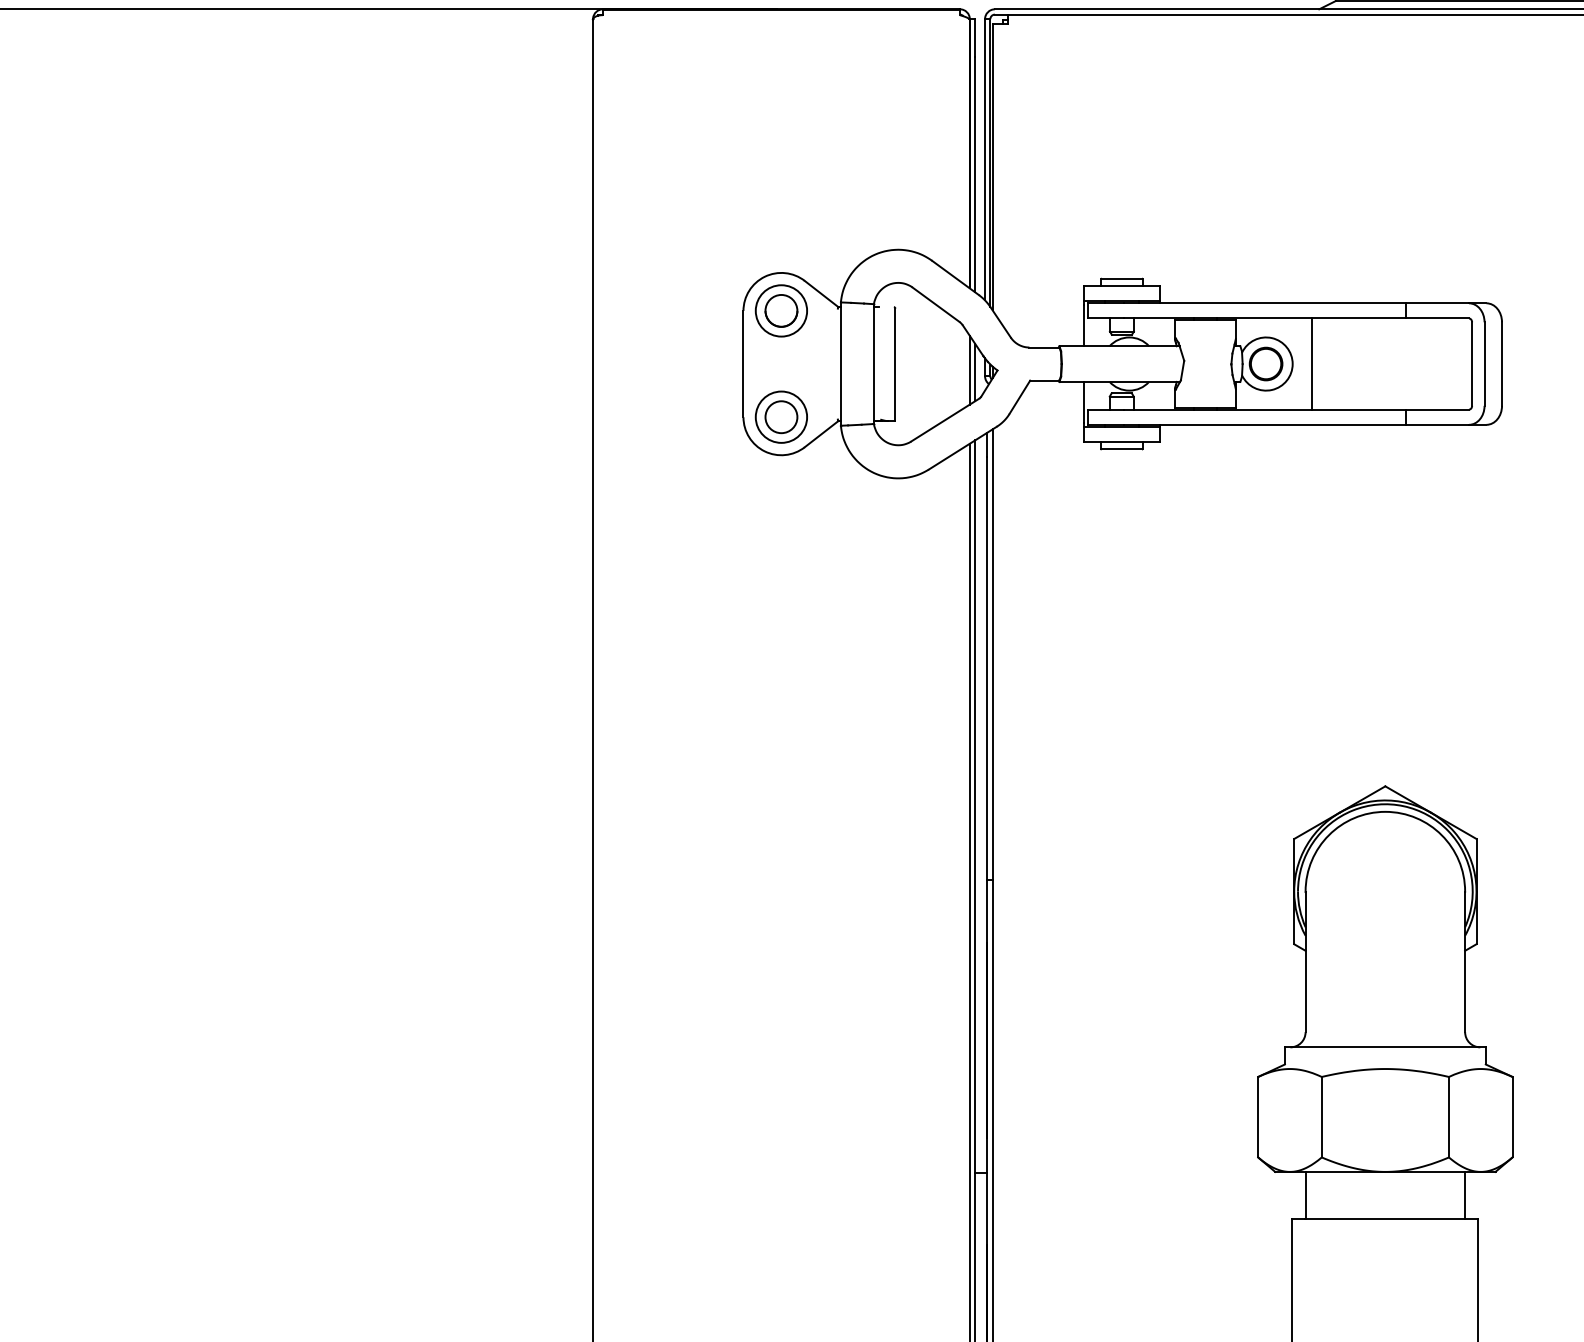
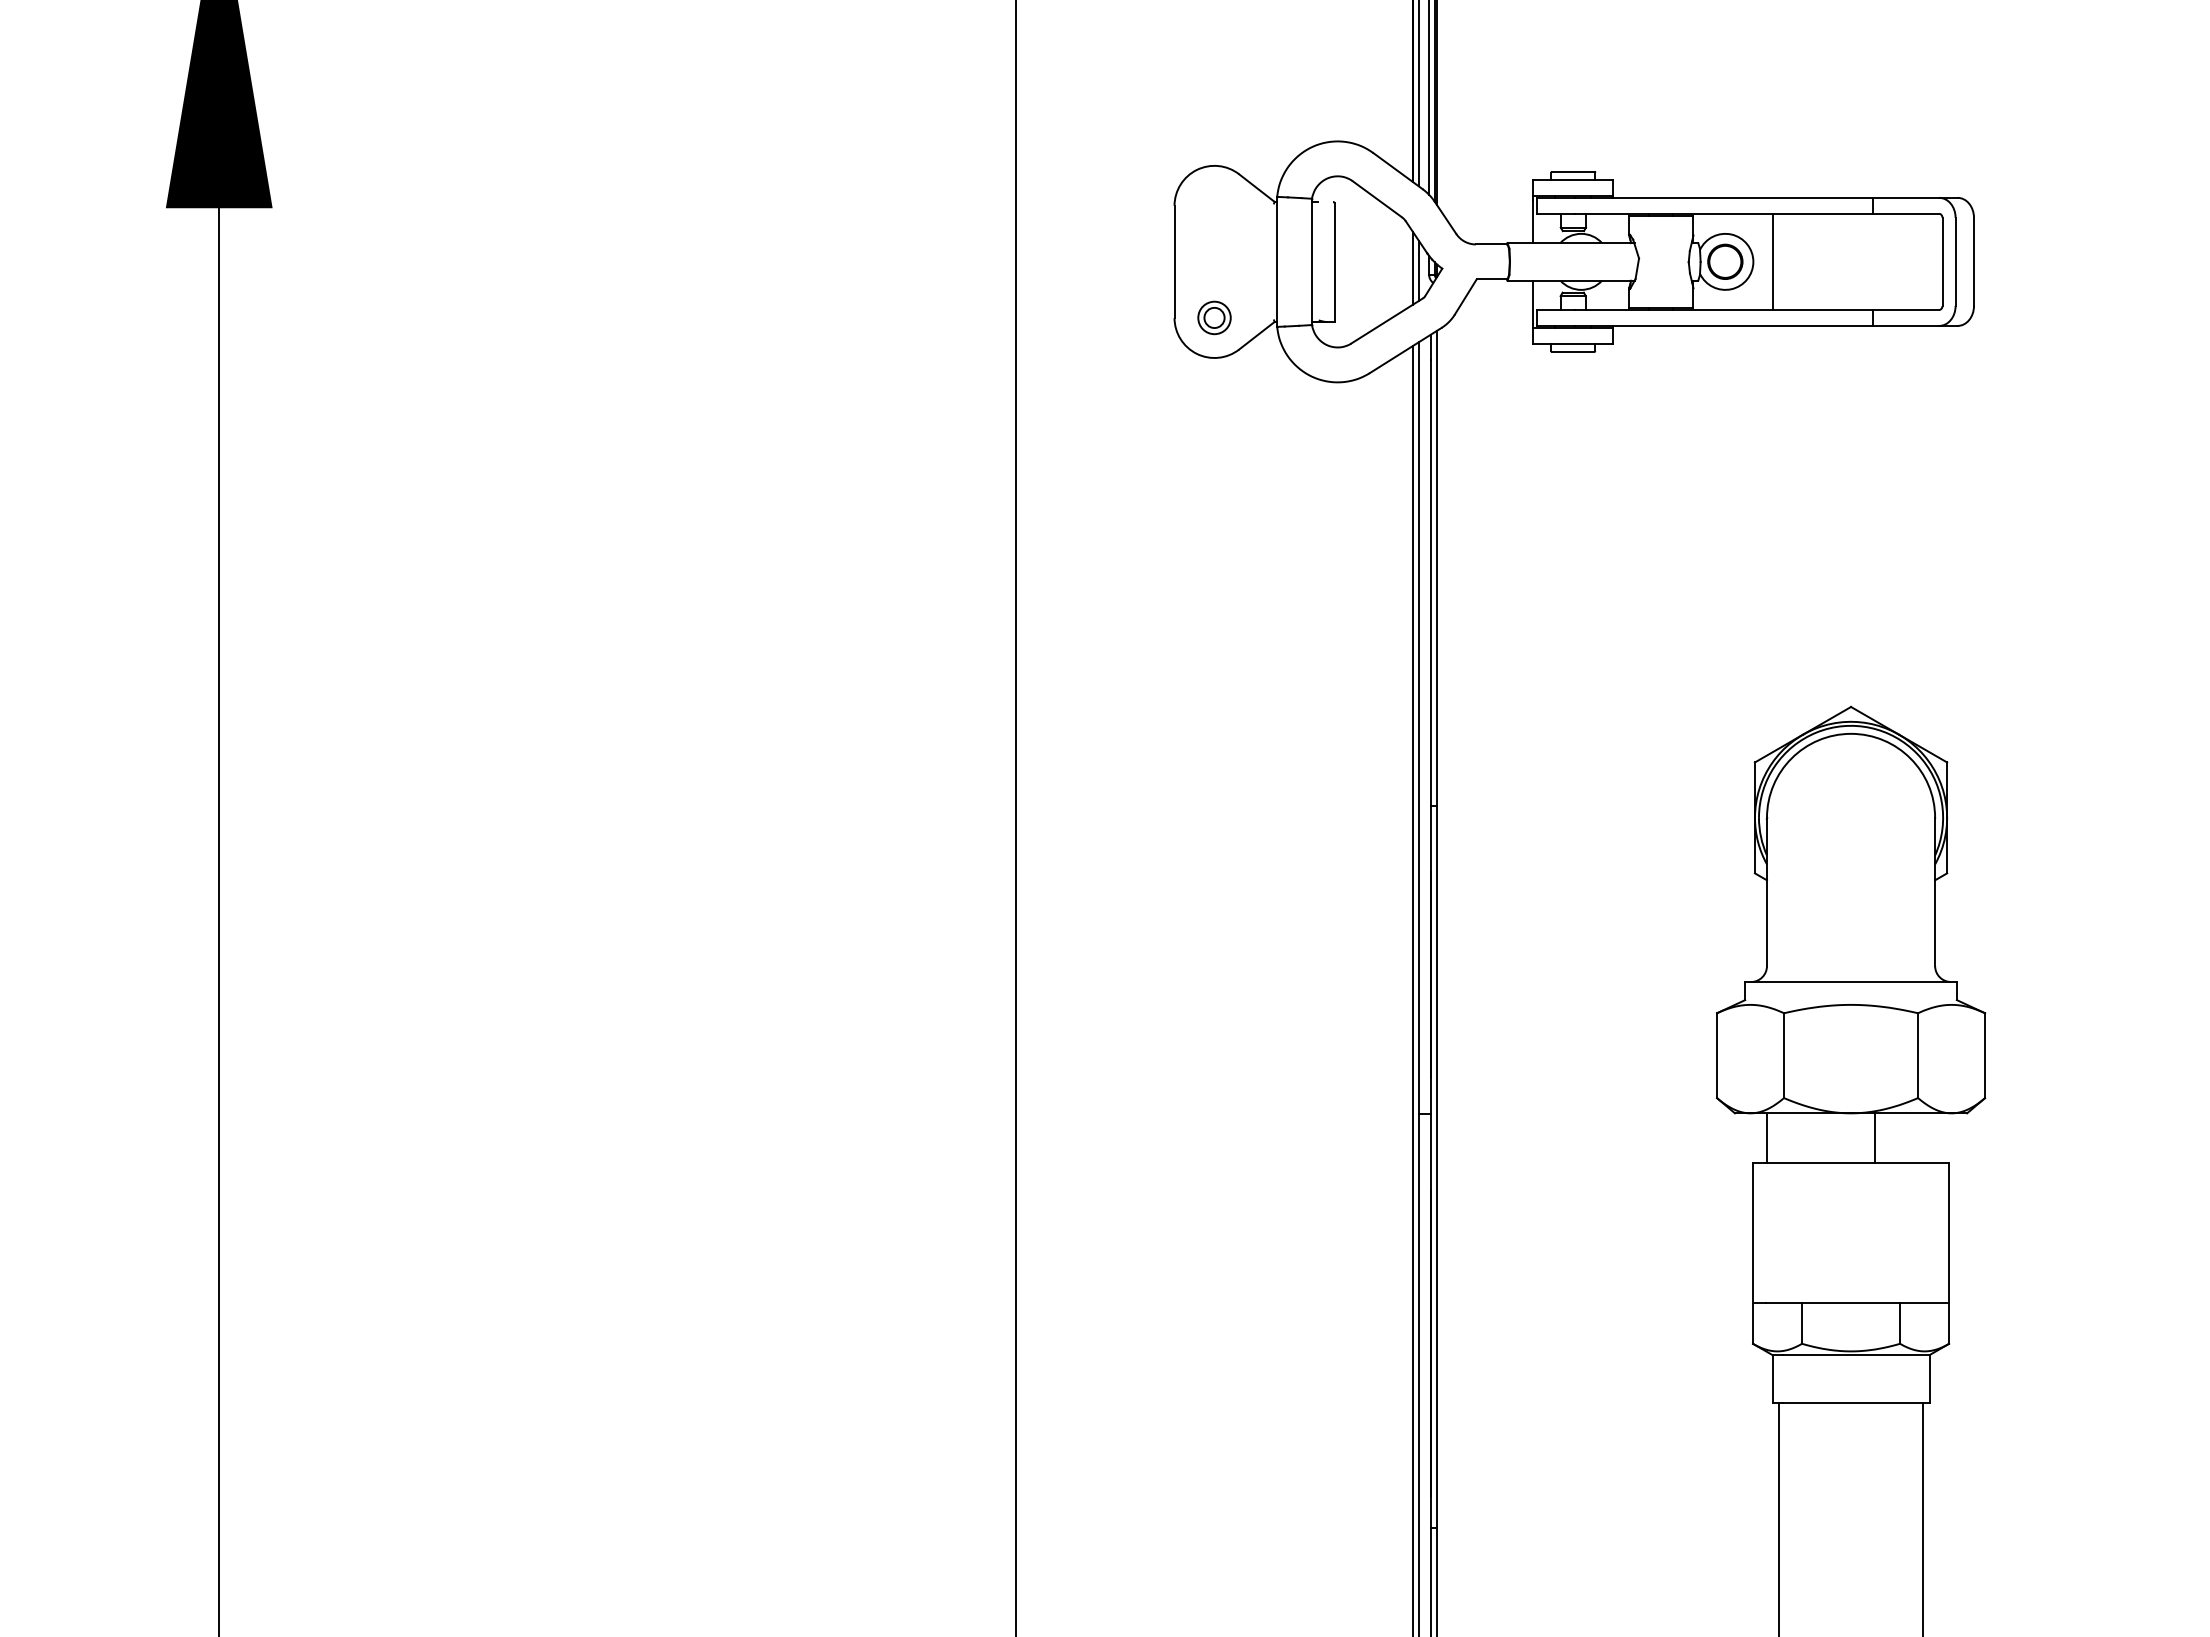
part: (781, 310) -> (1214, 205), removed
part: (781, 416) -> (1214, 317), size x0.6
line: (1464, 1194) -> (1874, 1137), moved

